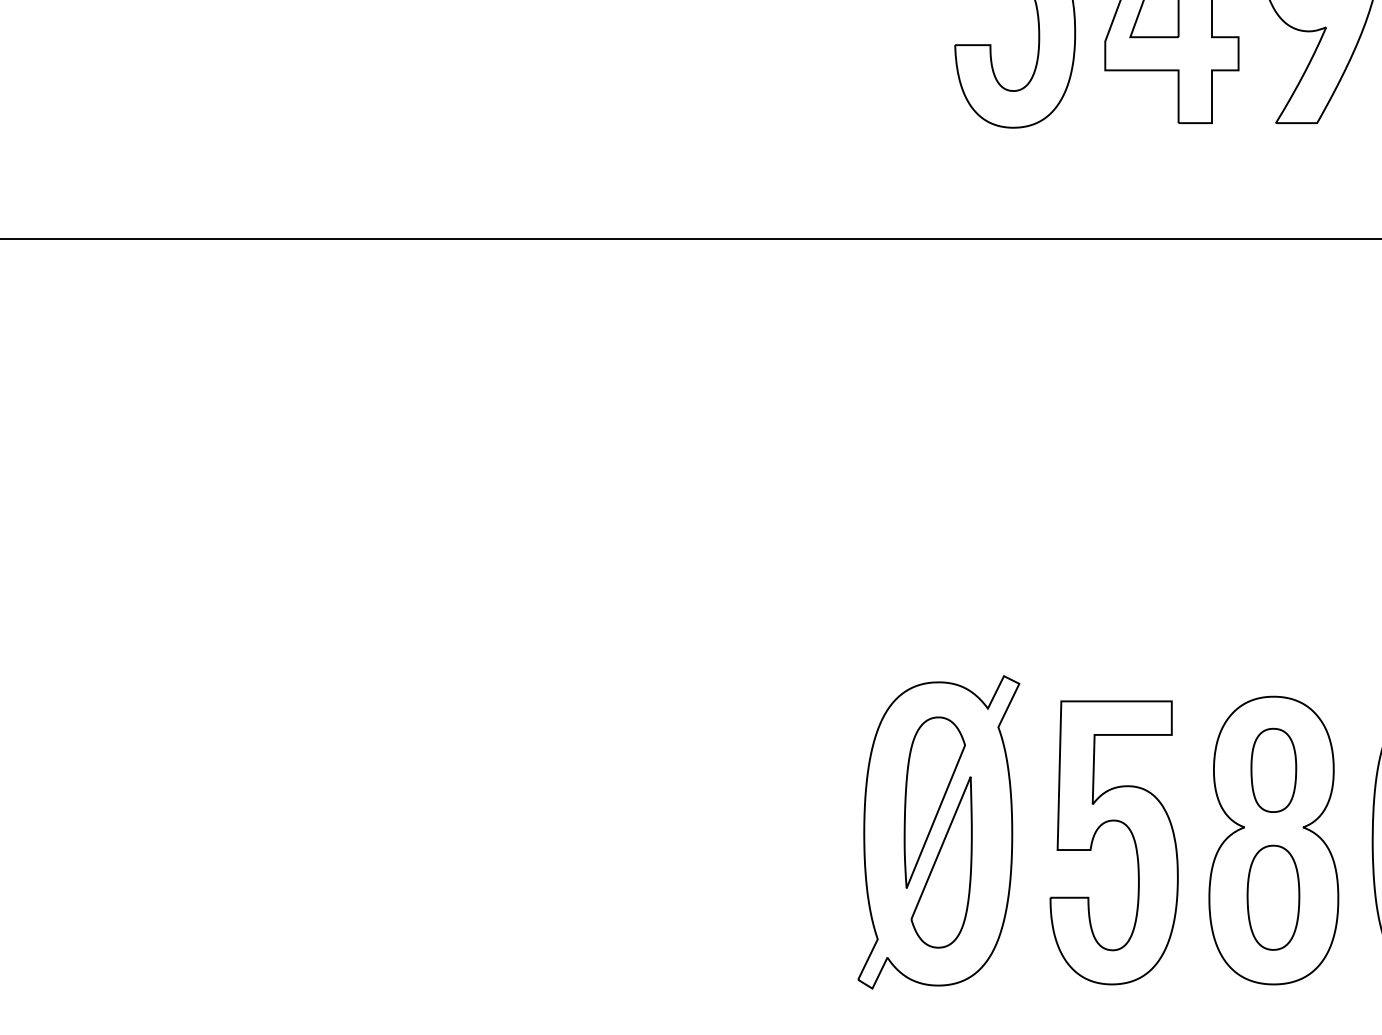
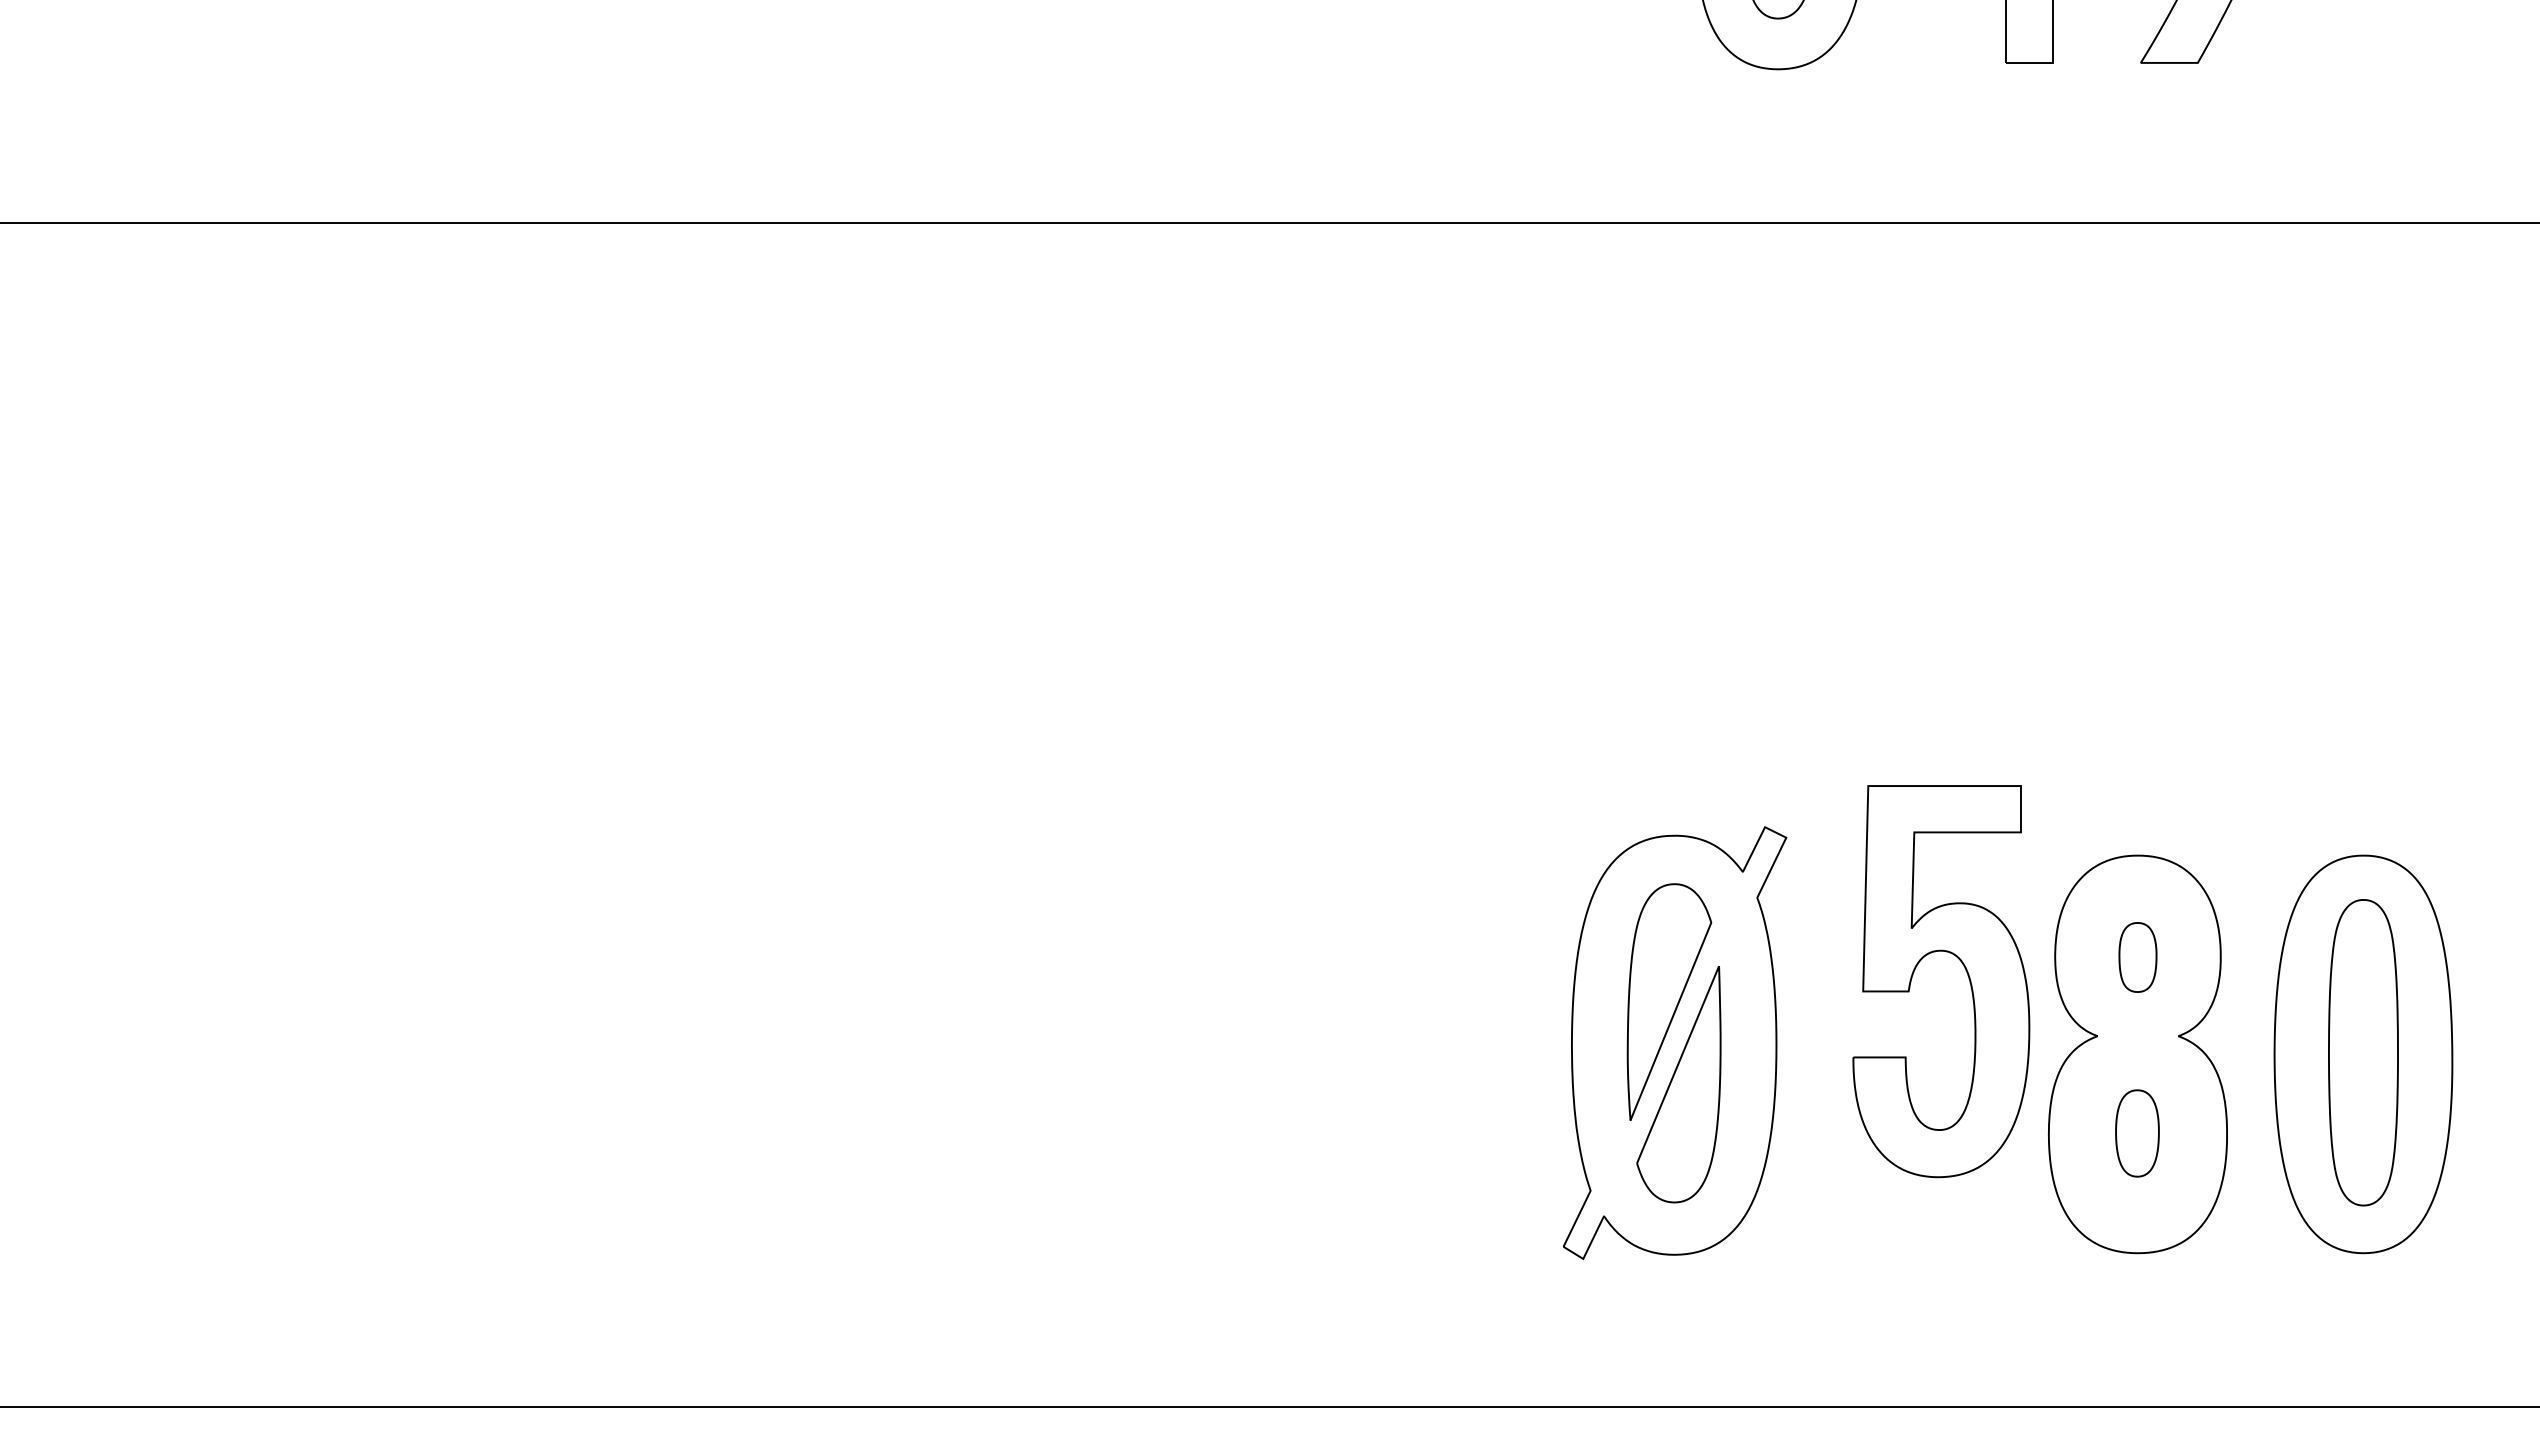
part: (1273, 770) -> (2137, 957), size x0.6
part: (1131, 834) -> (1965, 970), moved
part: (1273, 897) -> (2137, 1133), size x0.6

